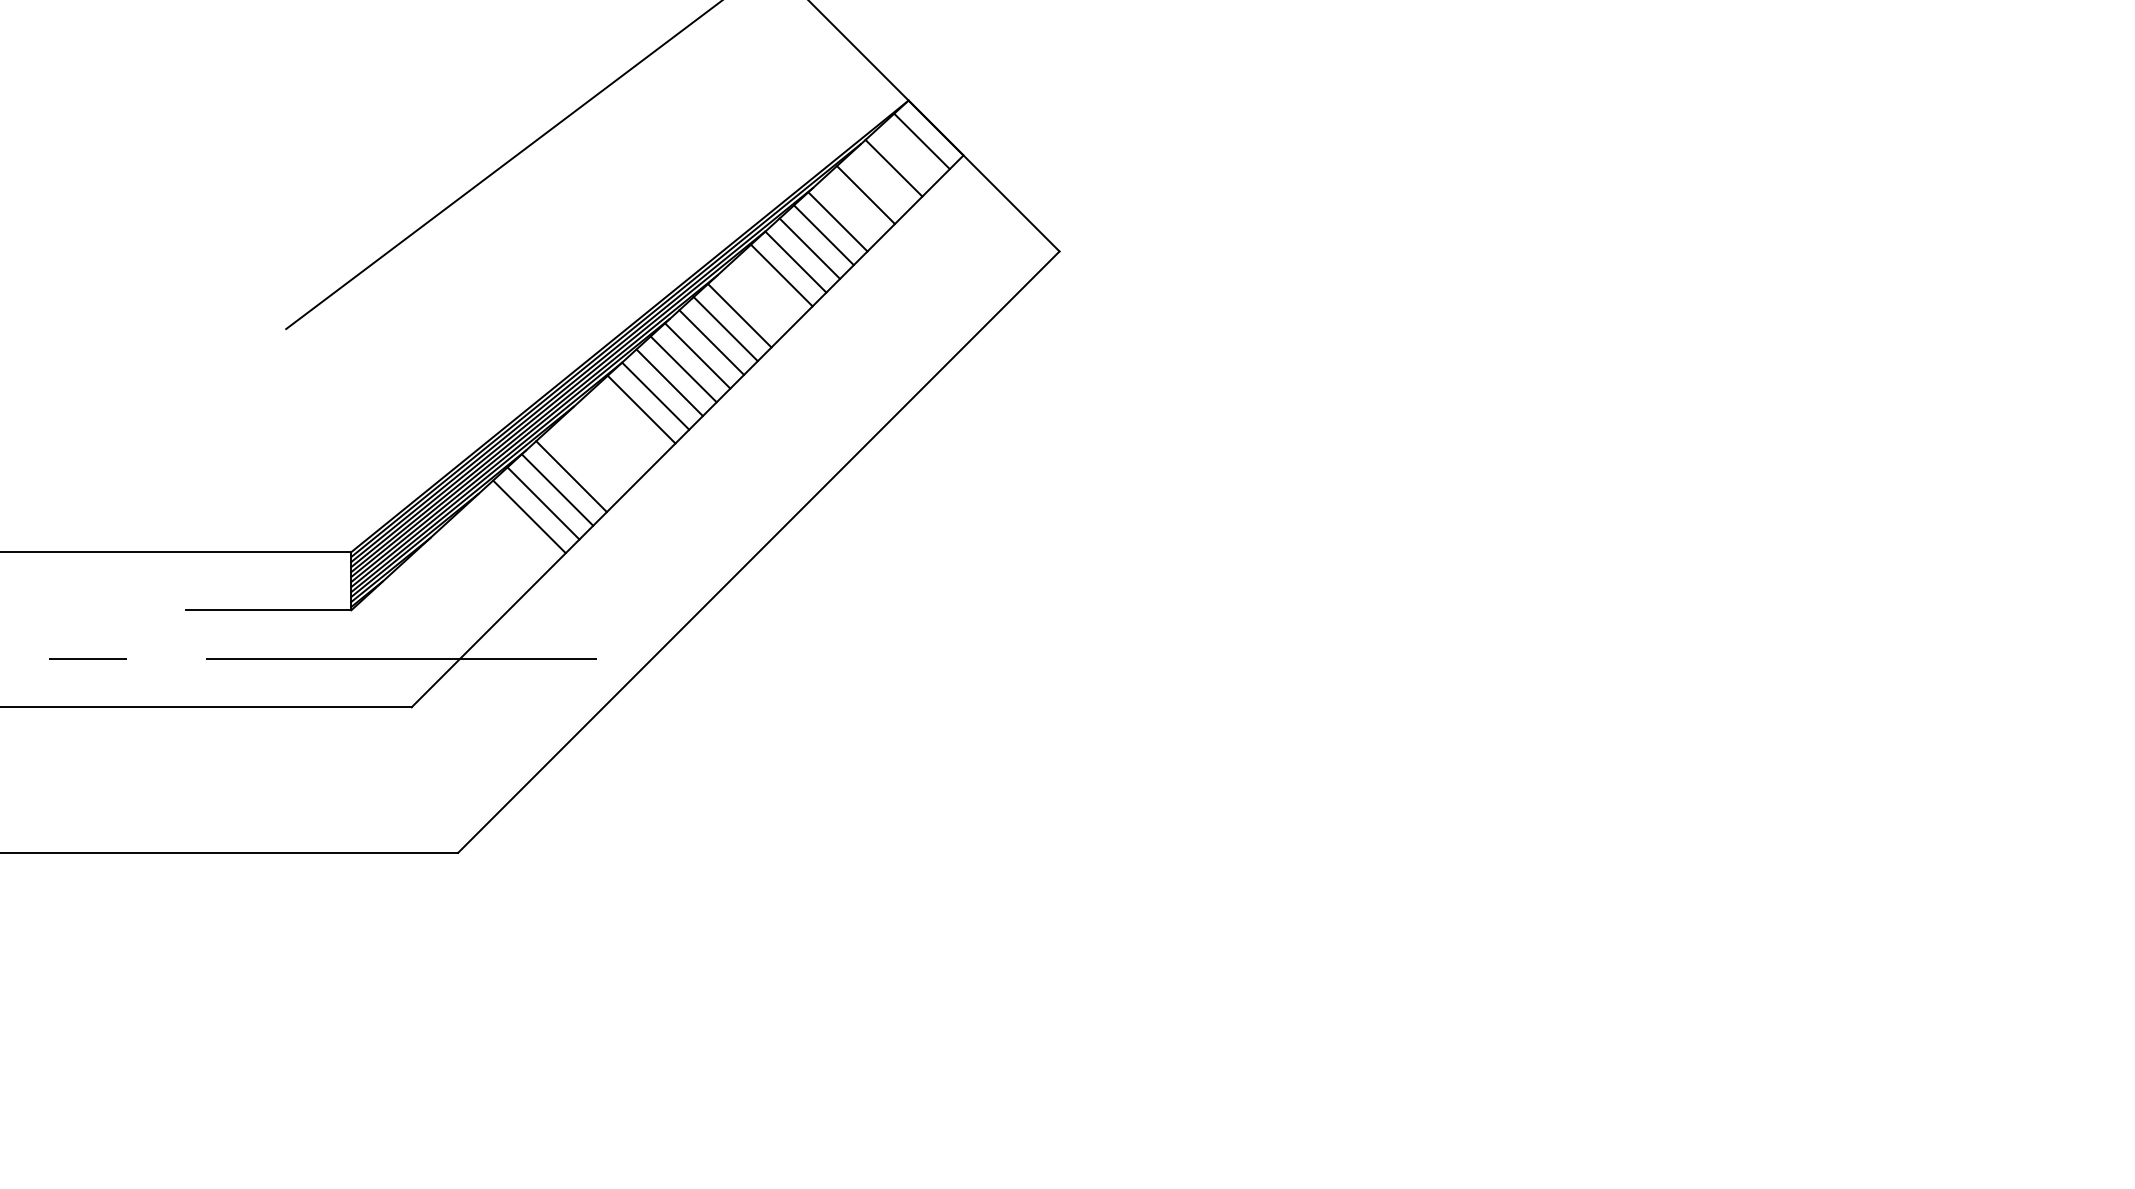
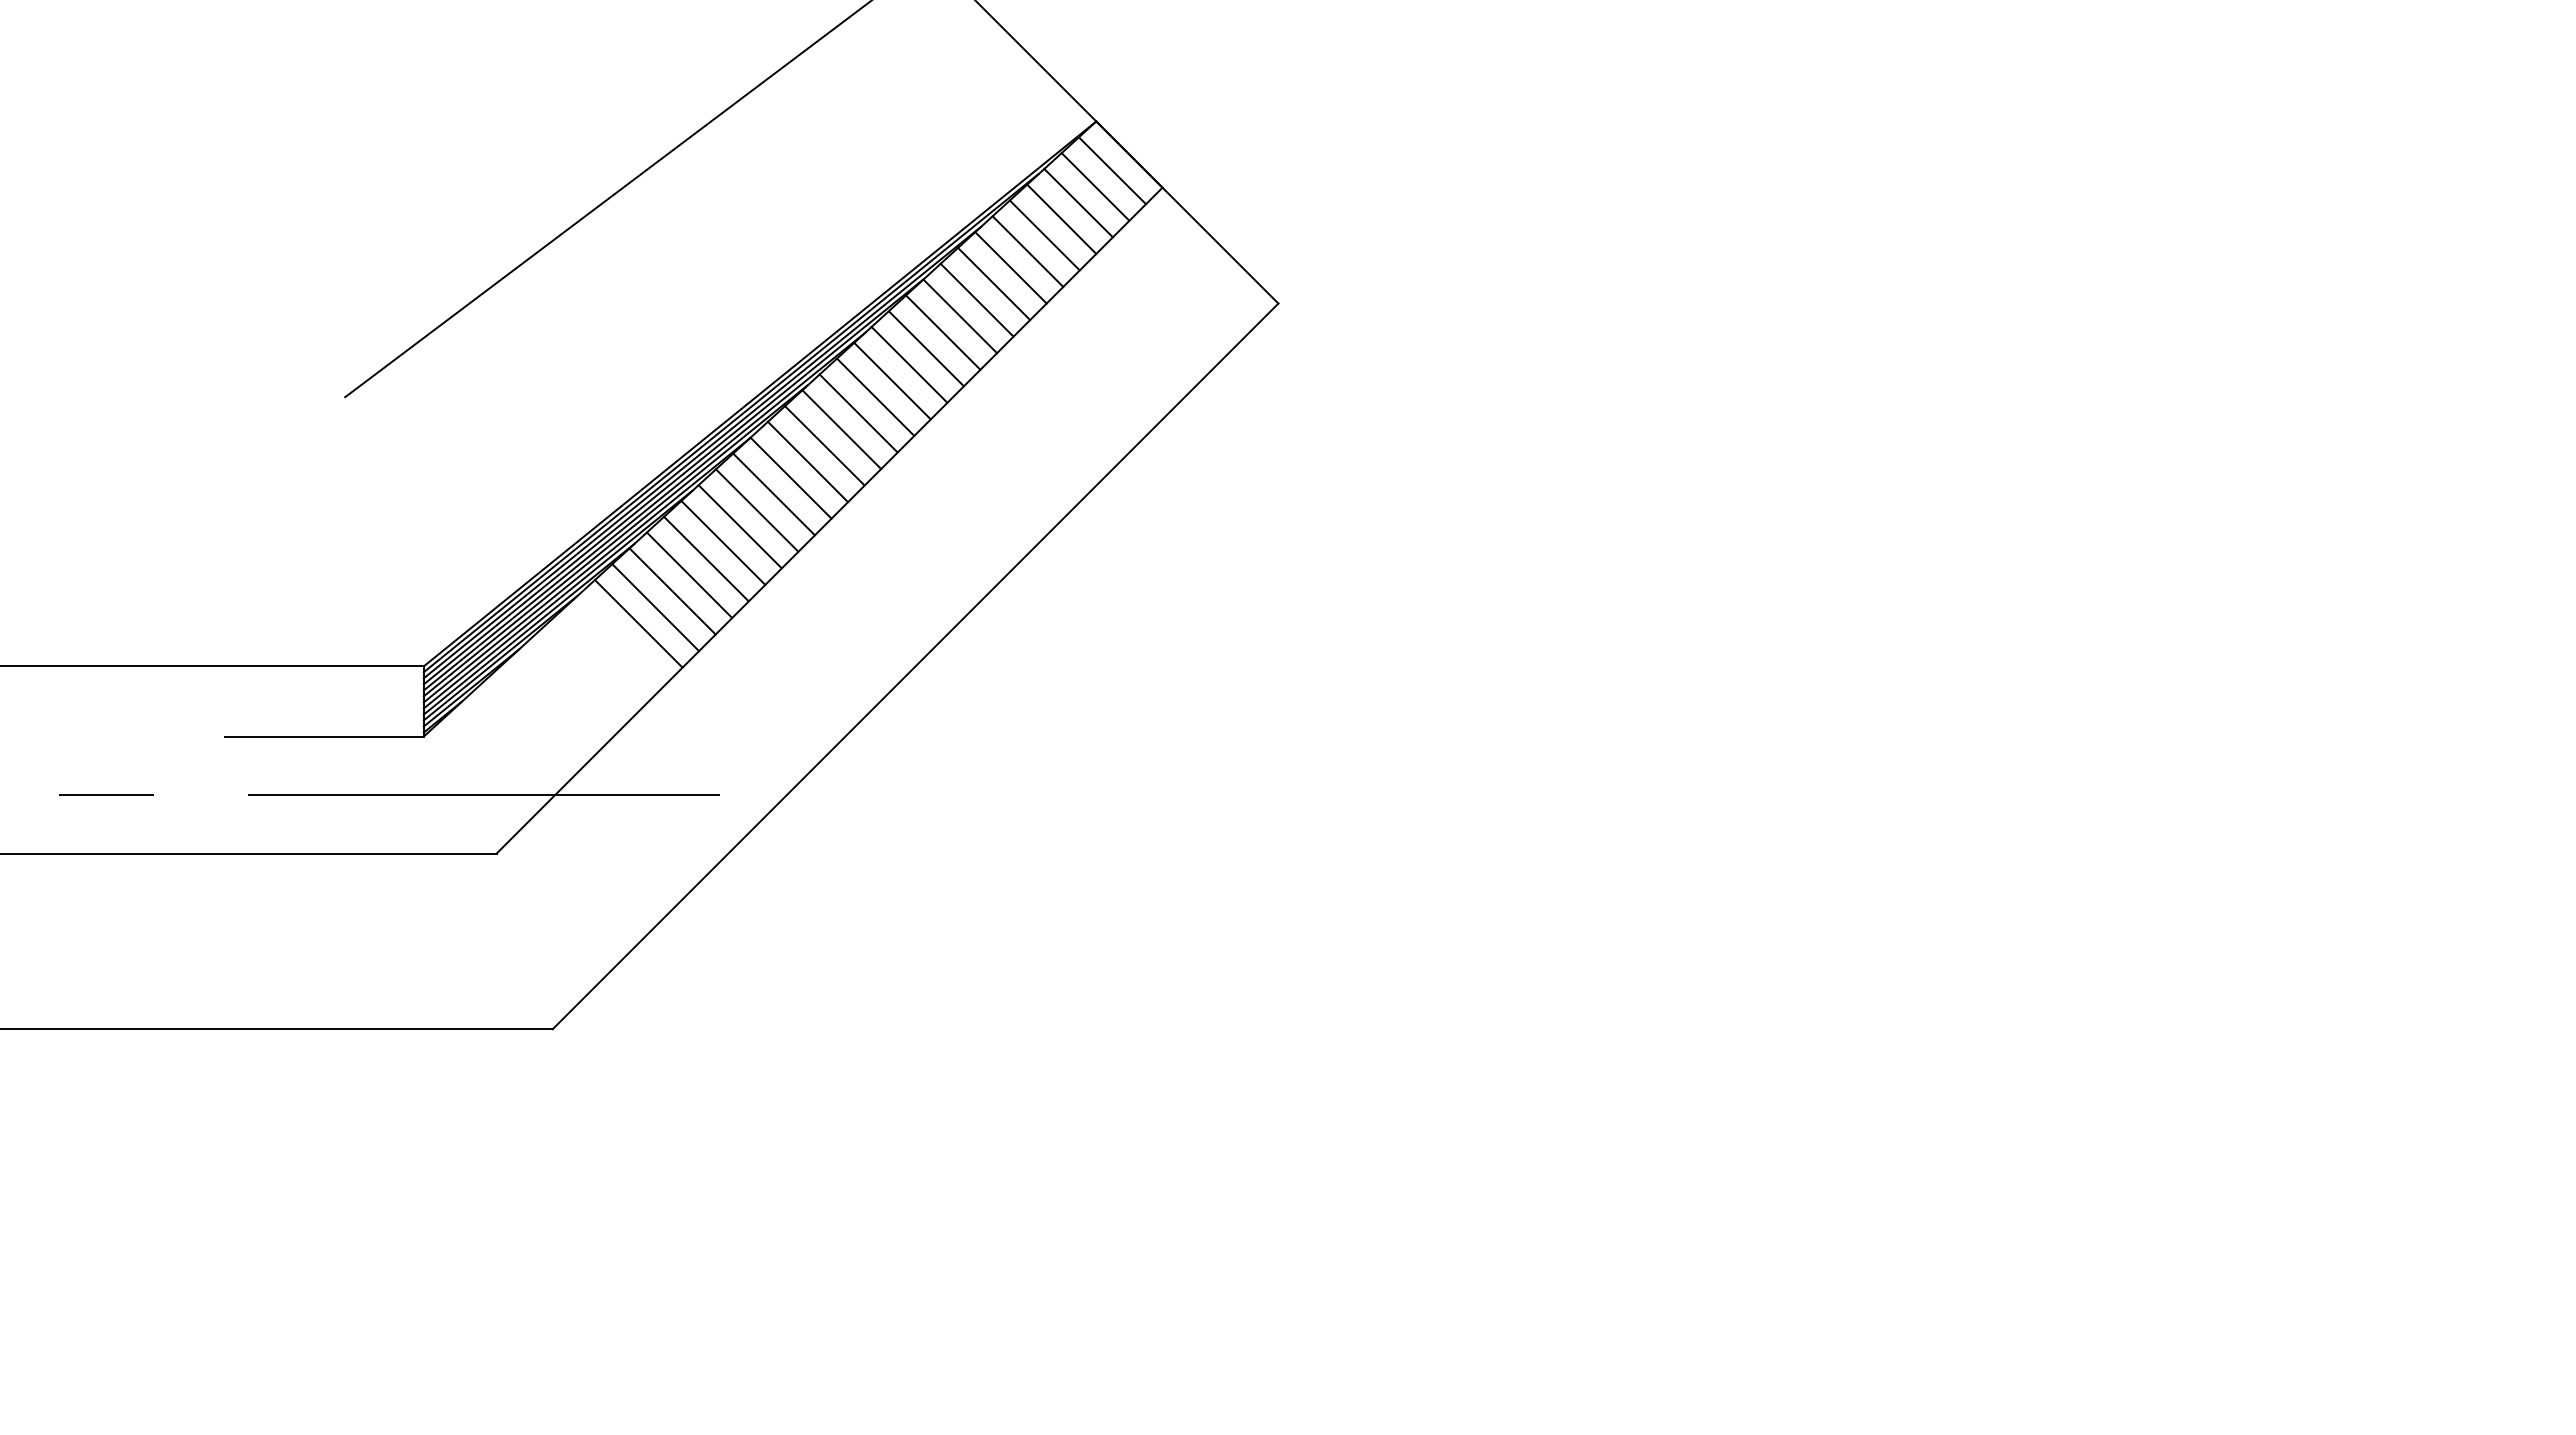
line: (907, 154) -> (1095, 186), added
line: (879, 180) -> (1061, 218), added
line: (851, 208) -> (1027, 251), added
line: (767, 288) -> (925, 348), added
line: (753, 301) -> (909, 364), added
line: (627, 422) -> (756, 510), added
line: (612, 436) -> (739, 526), added
line: (599, 449) -> (723, 542), added
line: (584, 462) -> (705, 558), added

